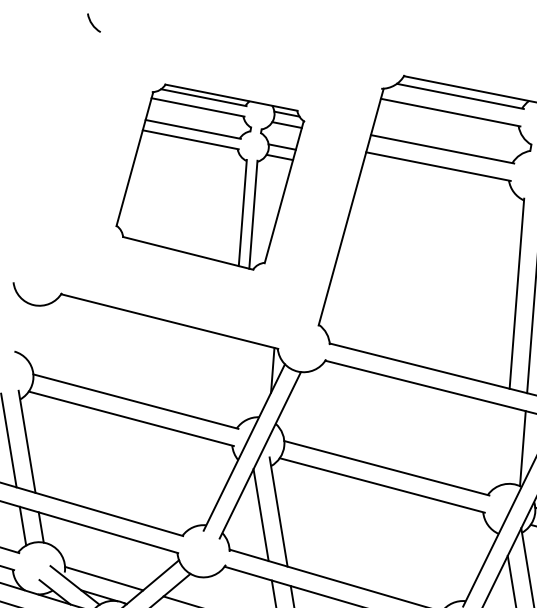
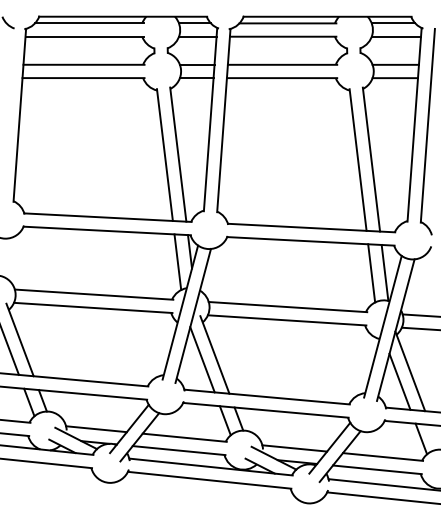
part: (209, 176) -> (115, 118), size x1.67
line: (253, 381) -> (177, 262), added
line: (505, 445) -> (371, 273), added

